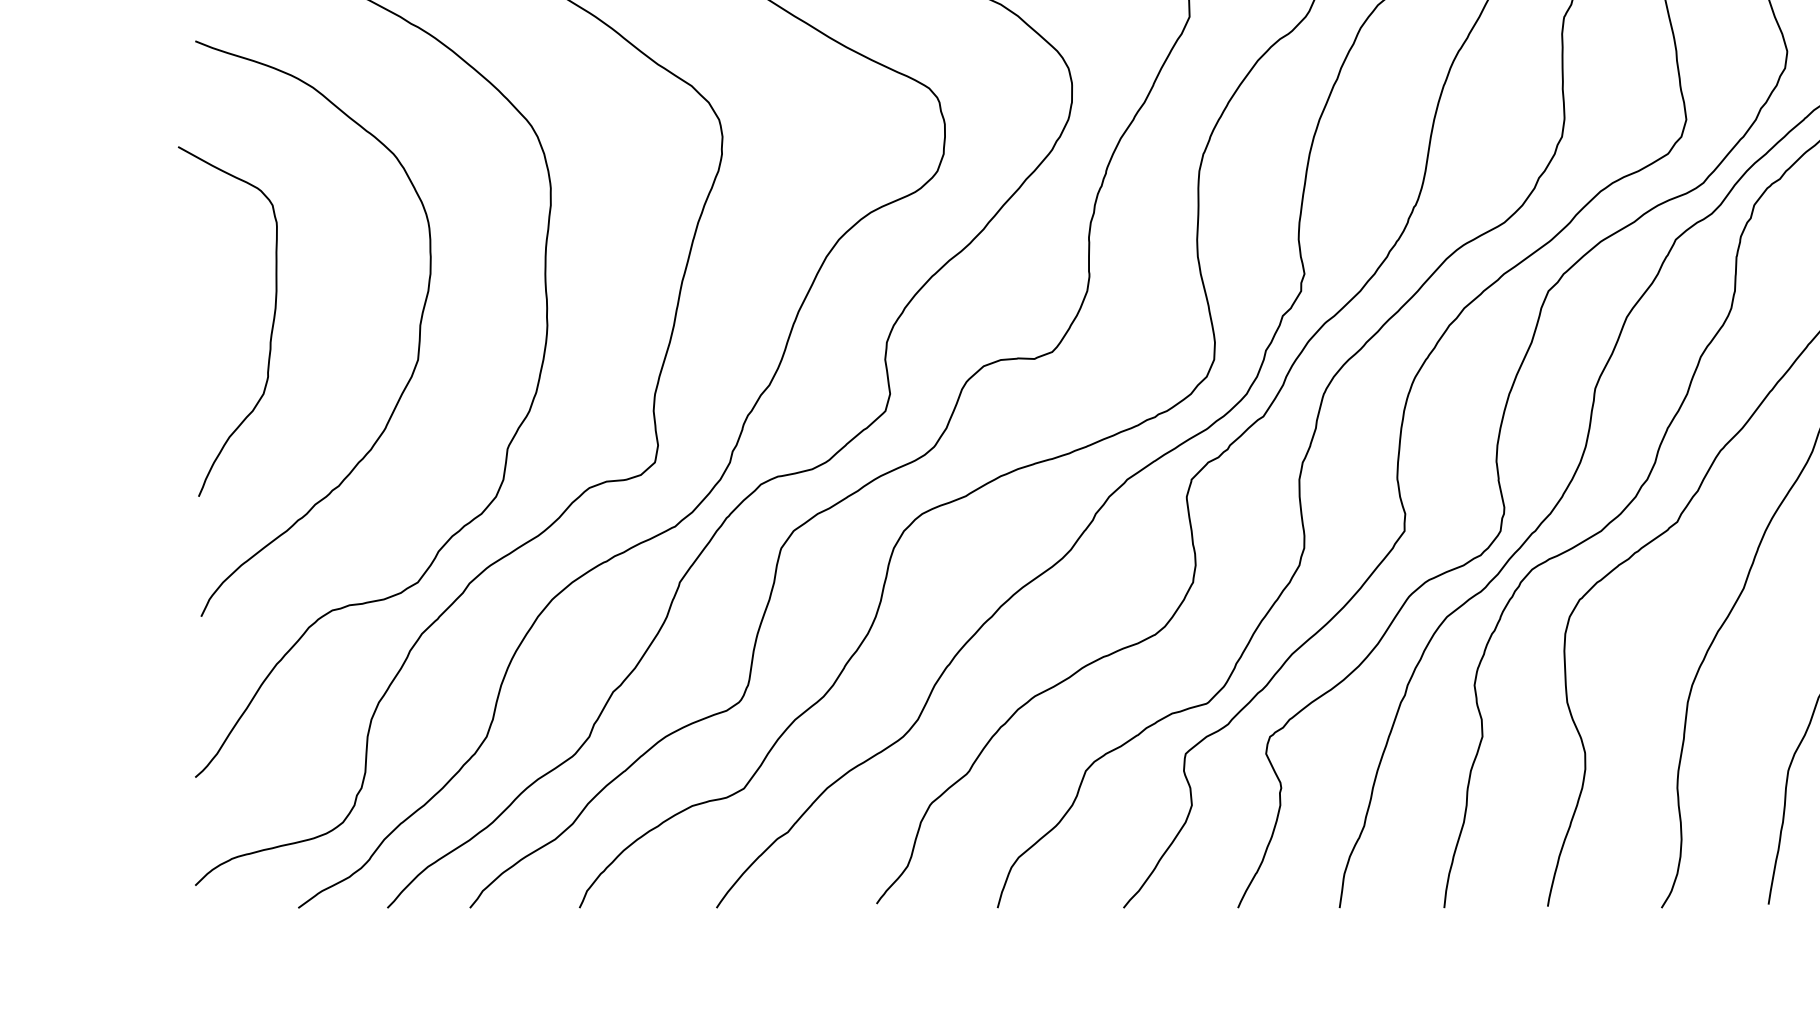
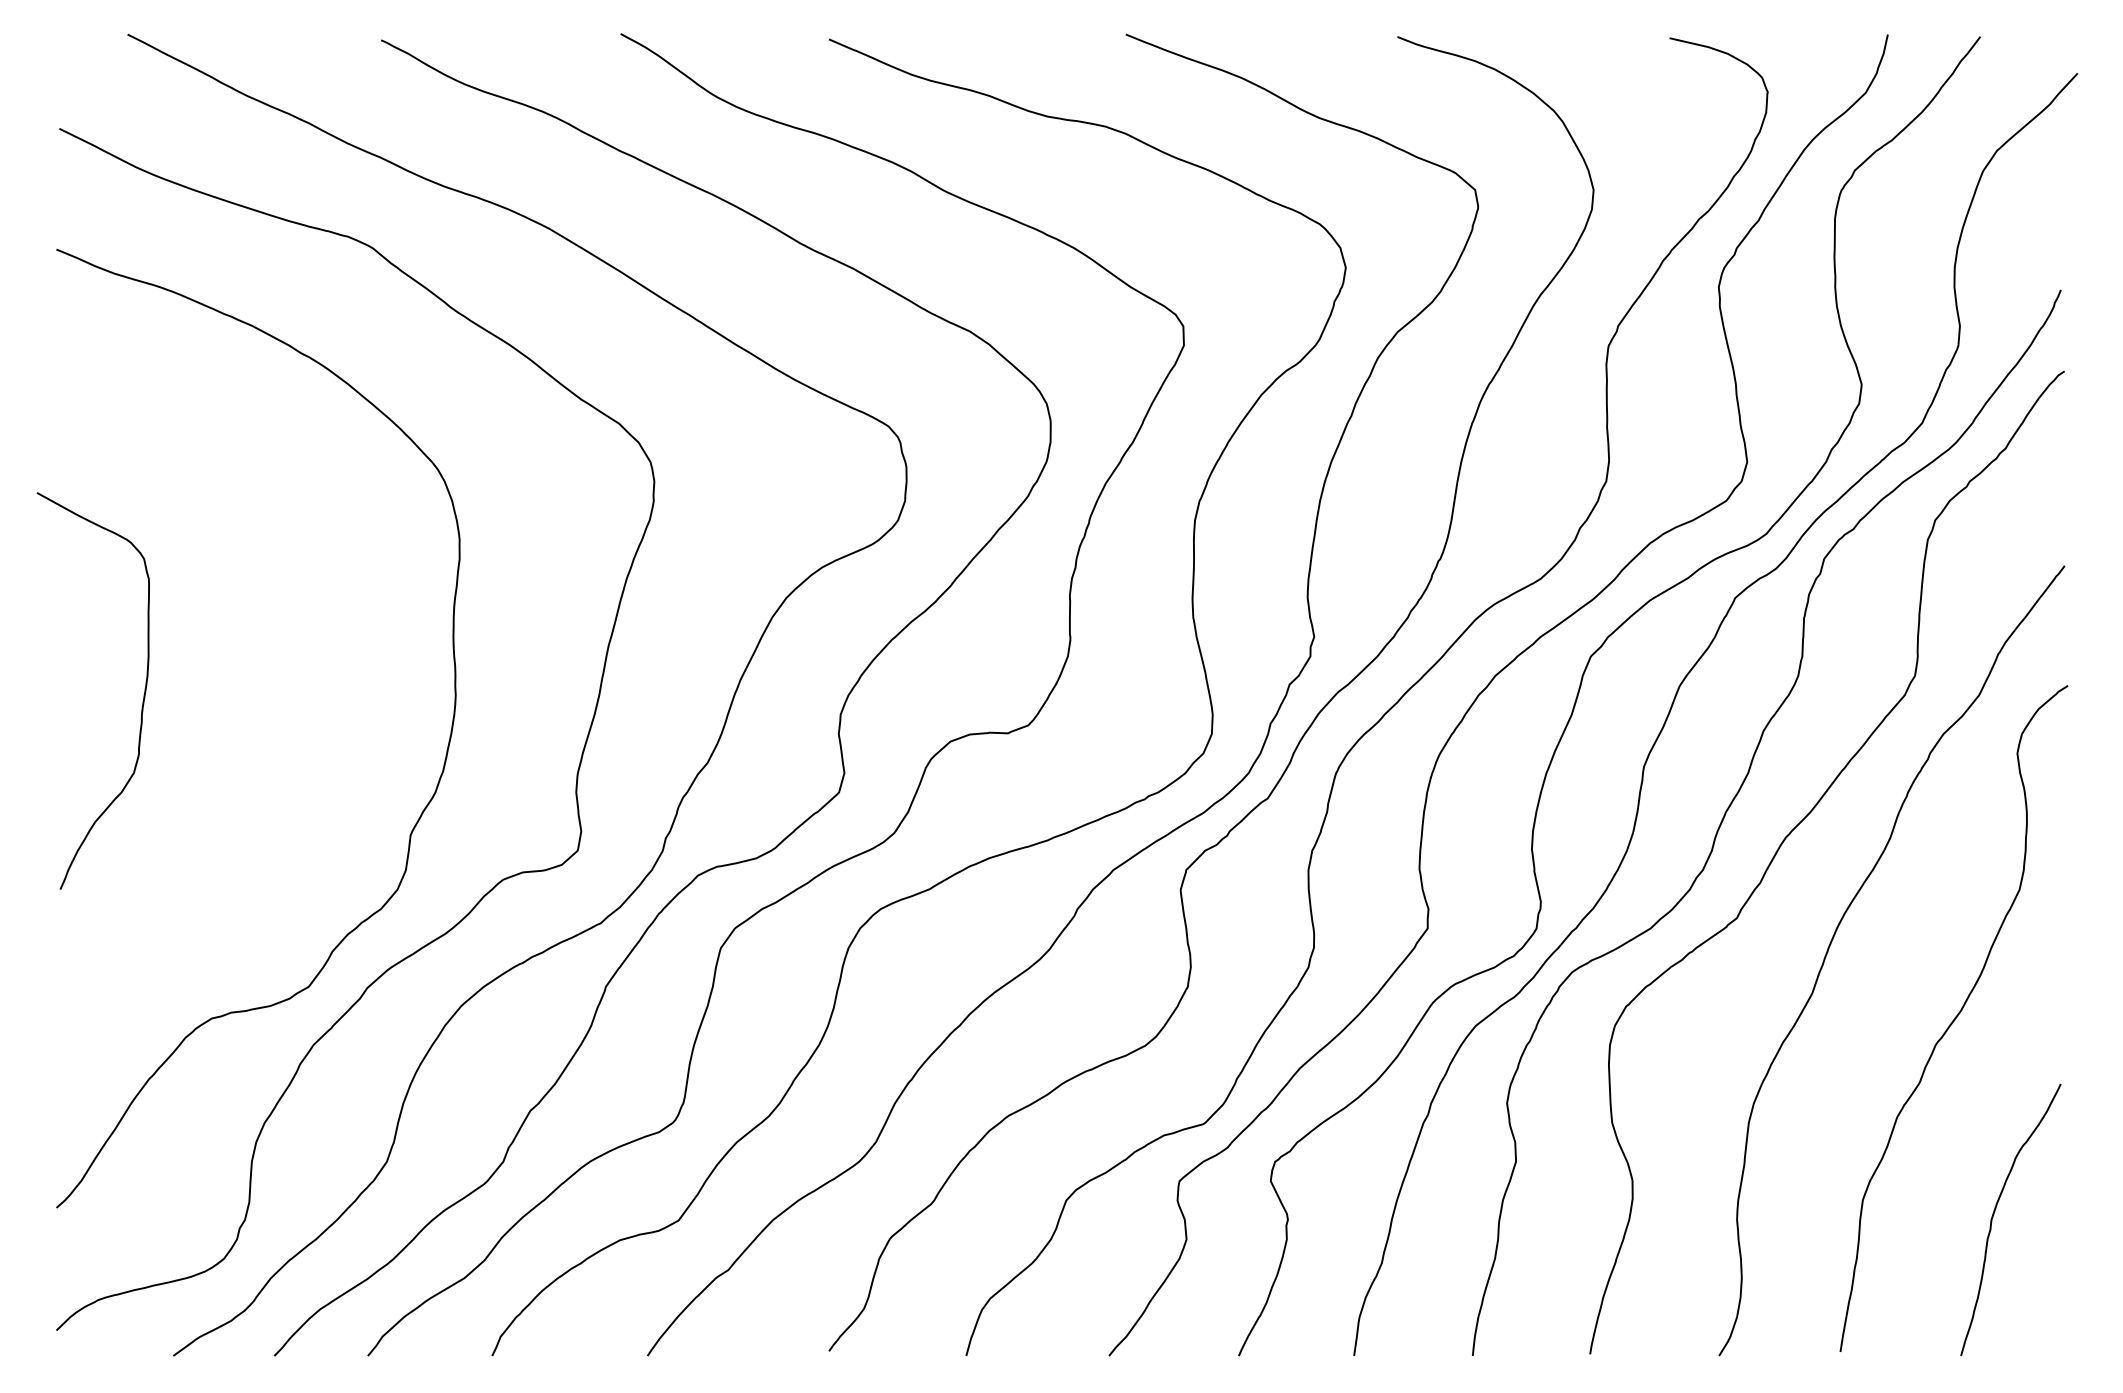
curve: (419, 328) -> (310, 698), removed

